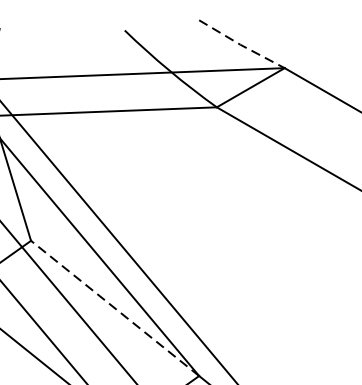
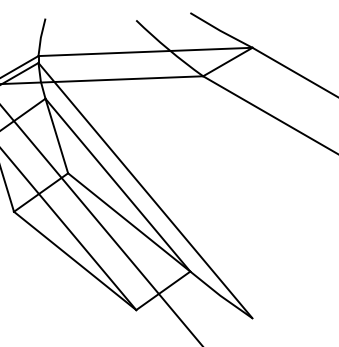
line: (242, 45) -> (221, 31), dashed -> solid
line: (114, 308) -> (128, 222), dashed -> solid

